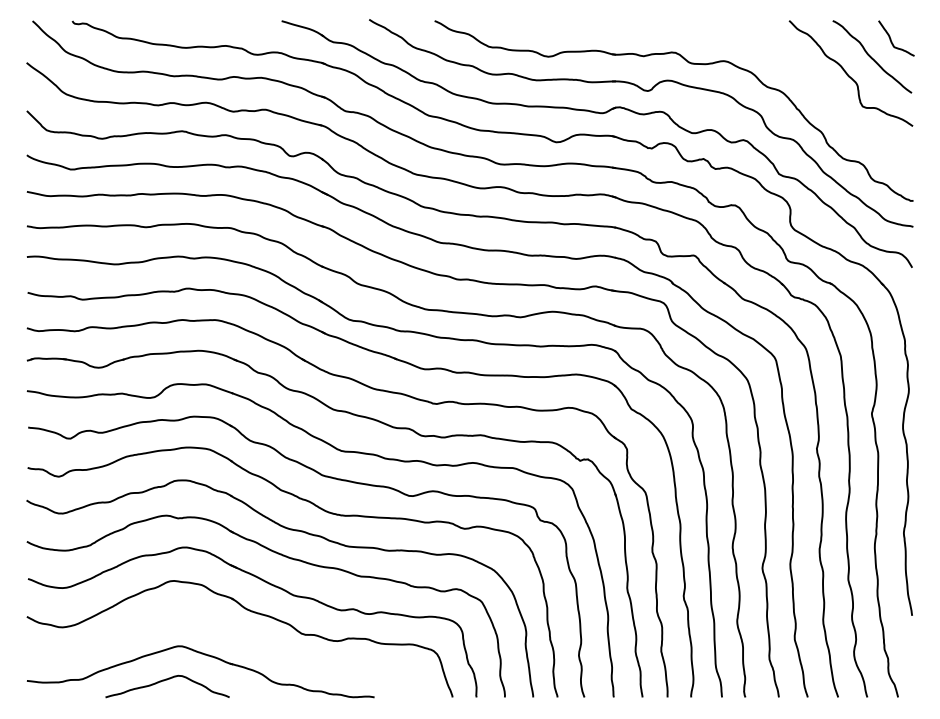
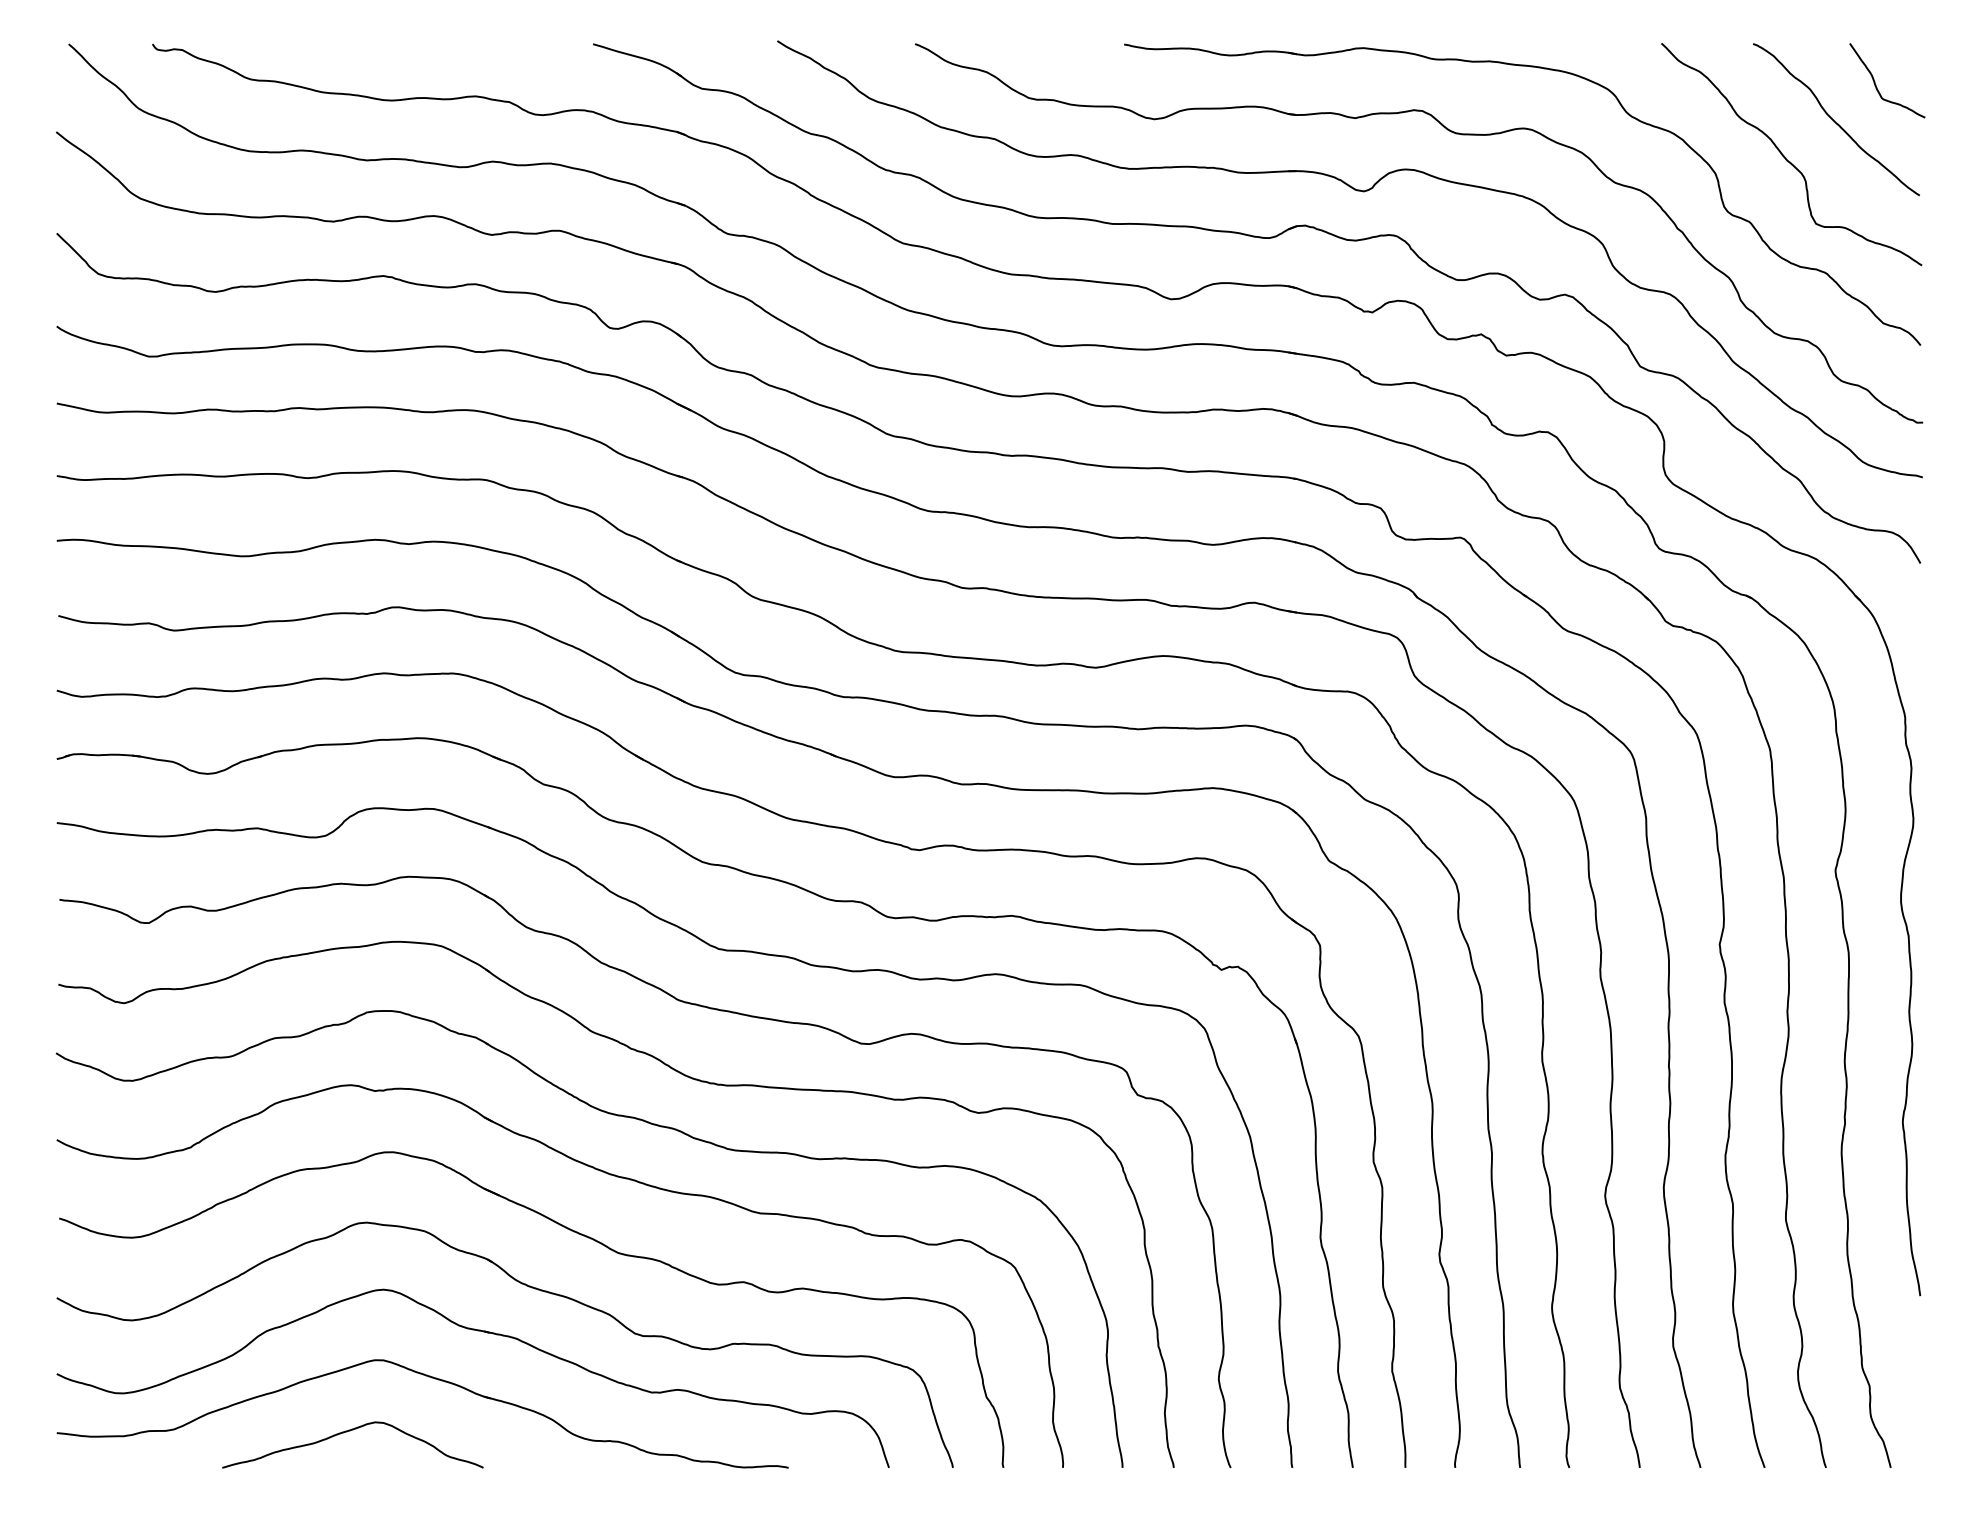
part: (731, 33) -> (1539, 70), added
part: (227, 633) -> (479, 1333), added

